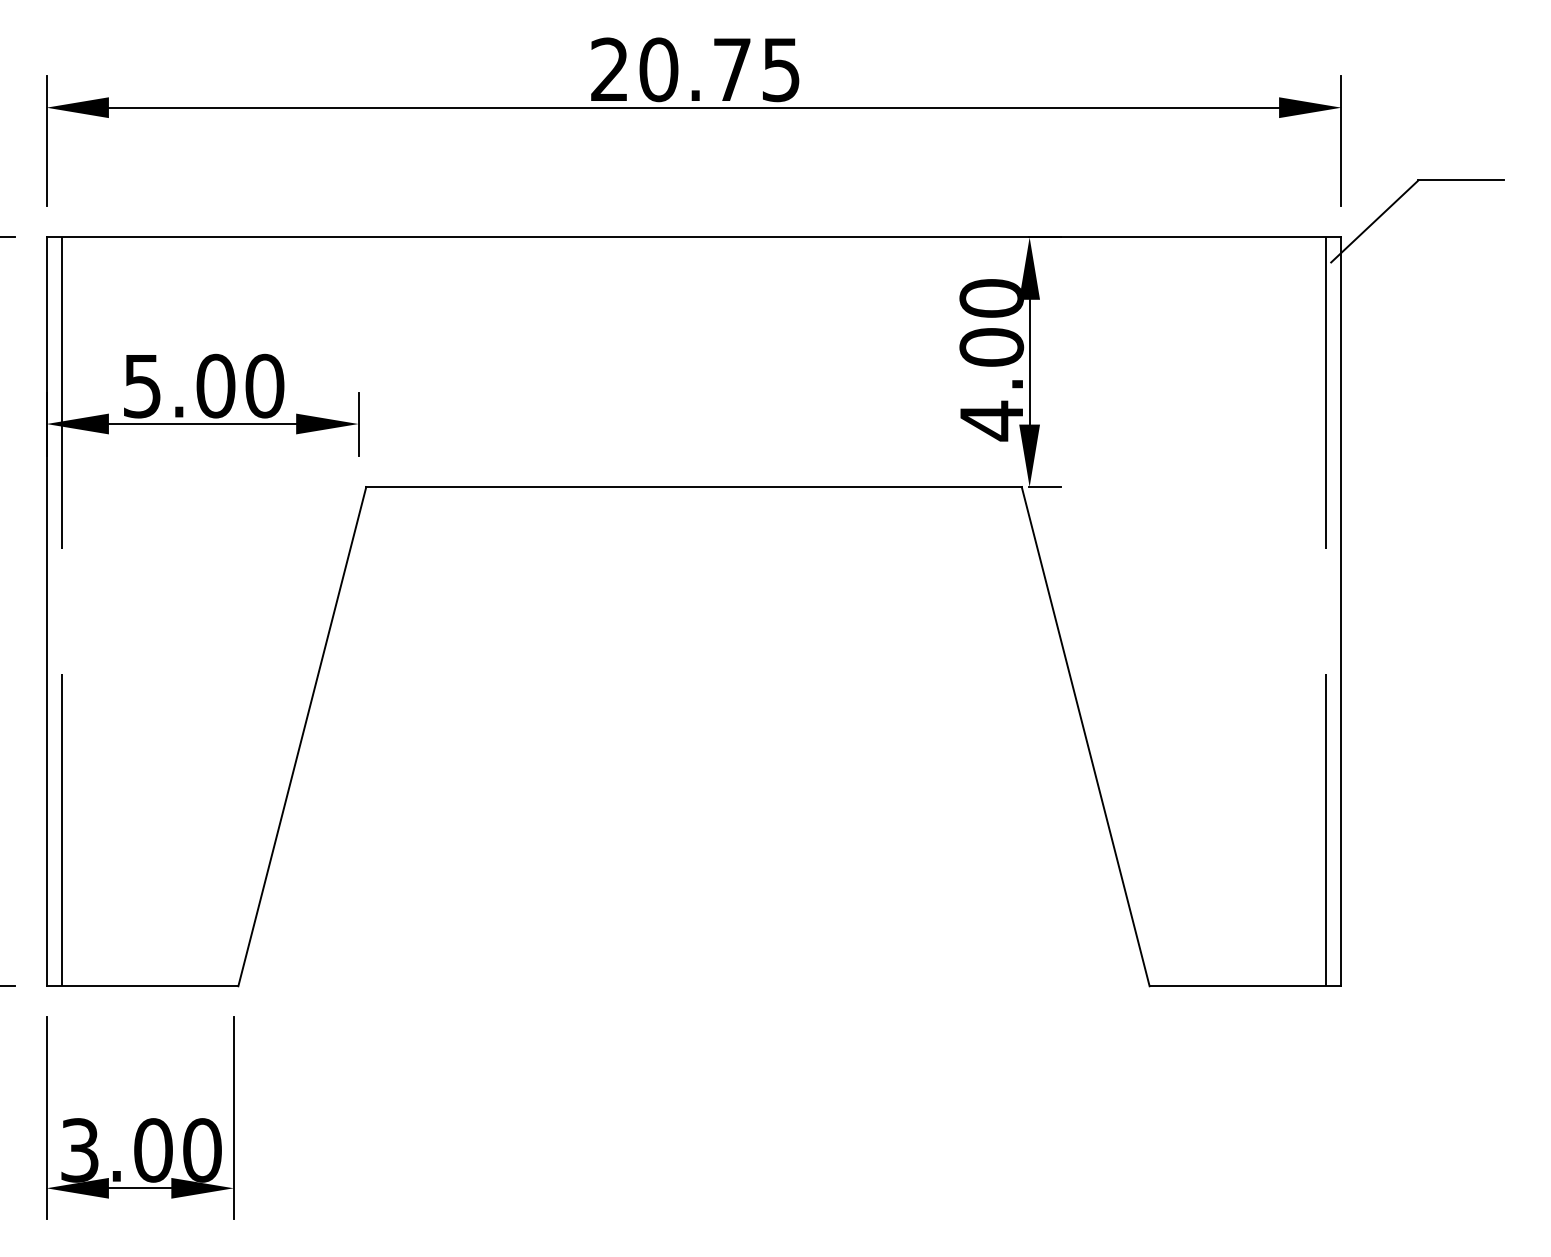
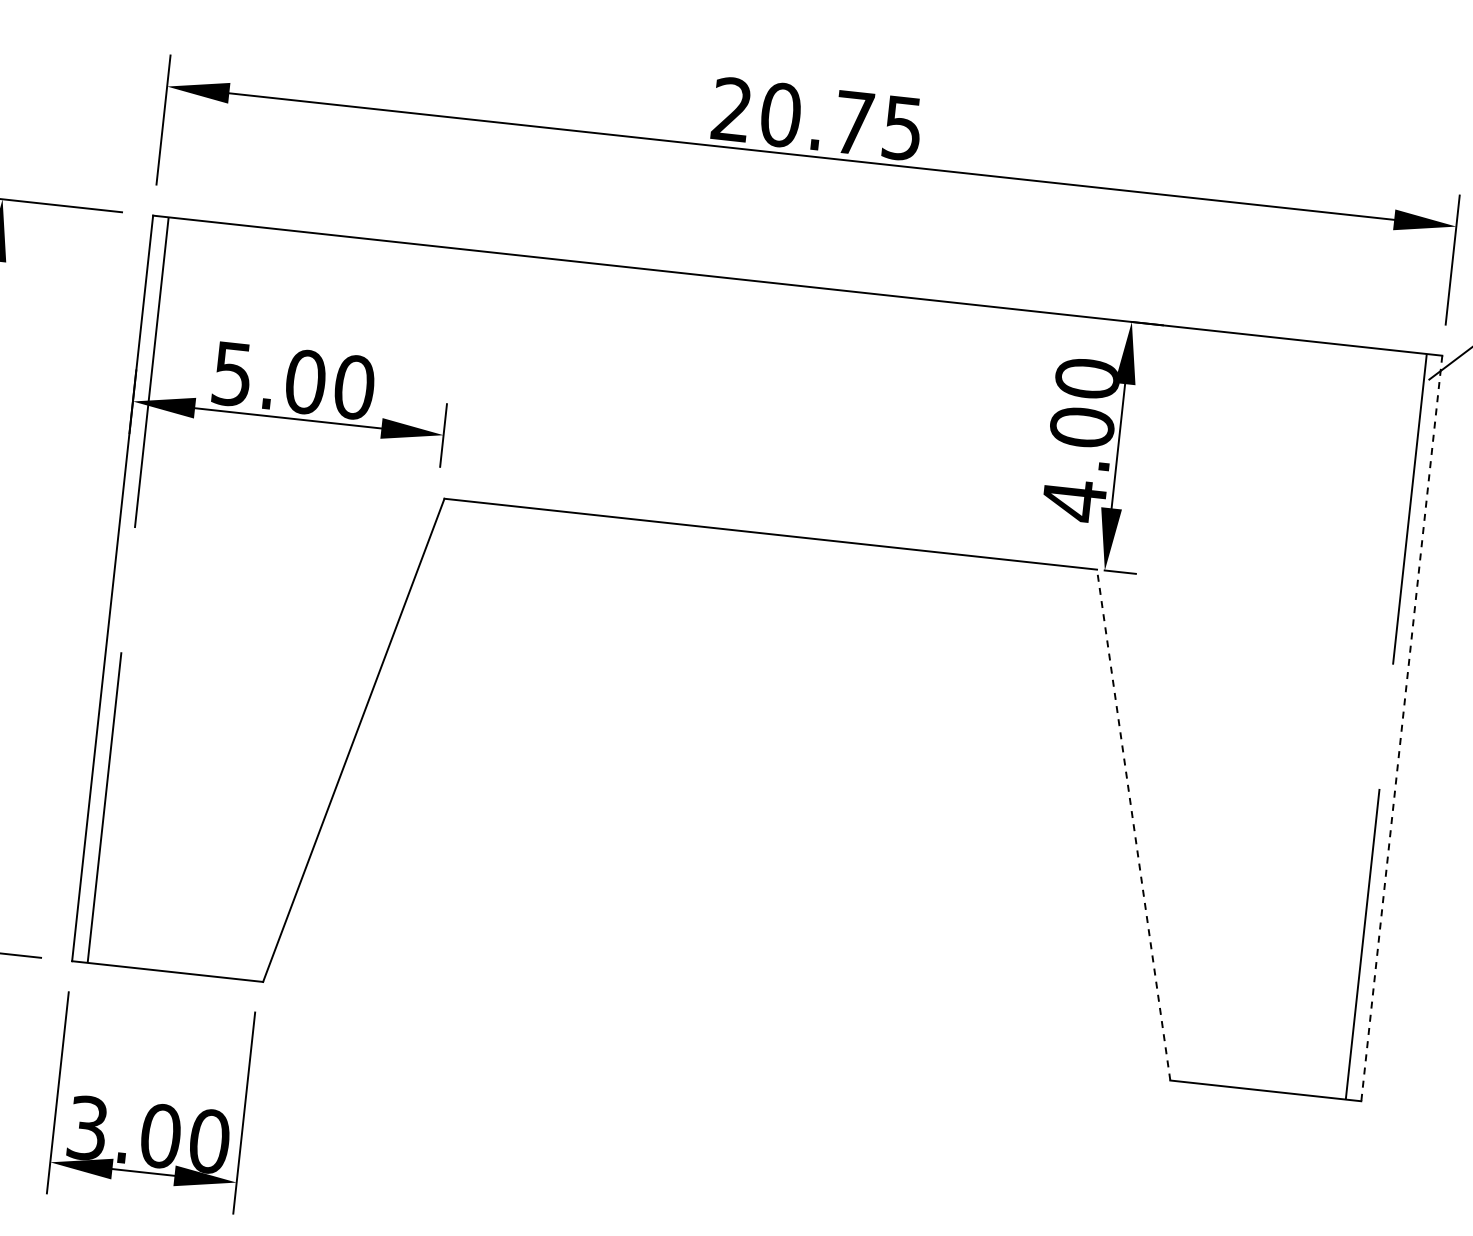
line: (1341, 612) -> (1401, 729), solid -> dashed
line: (1085, 736) -> (1133, 824), solid -> dashed

